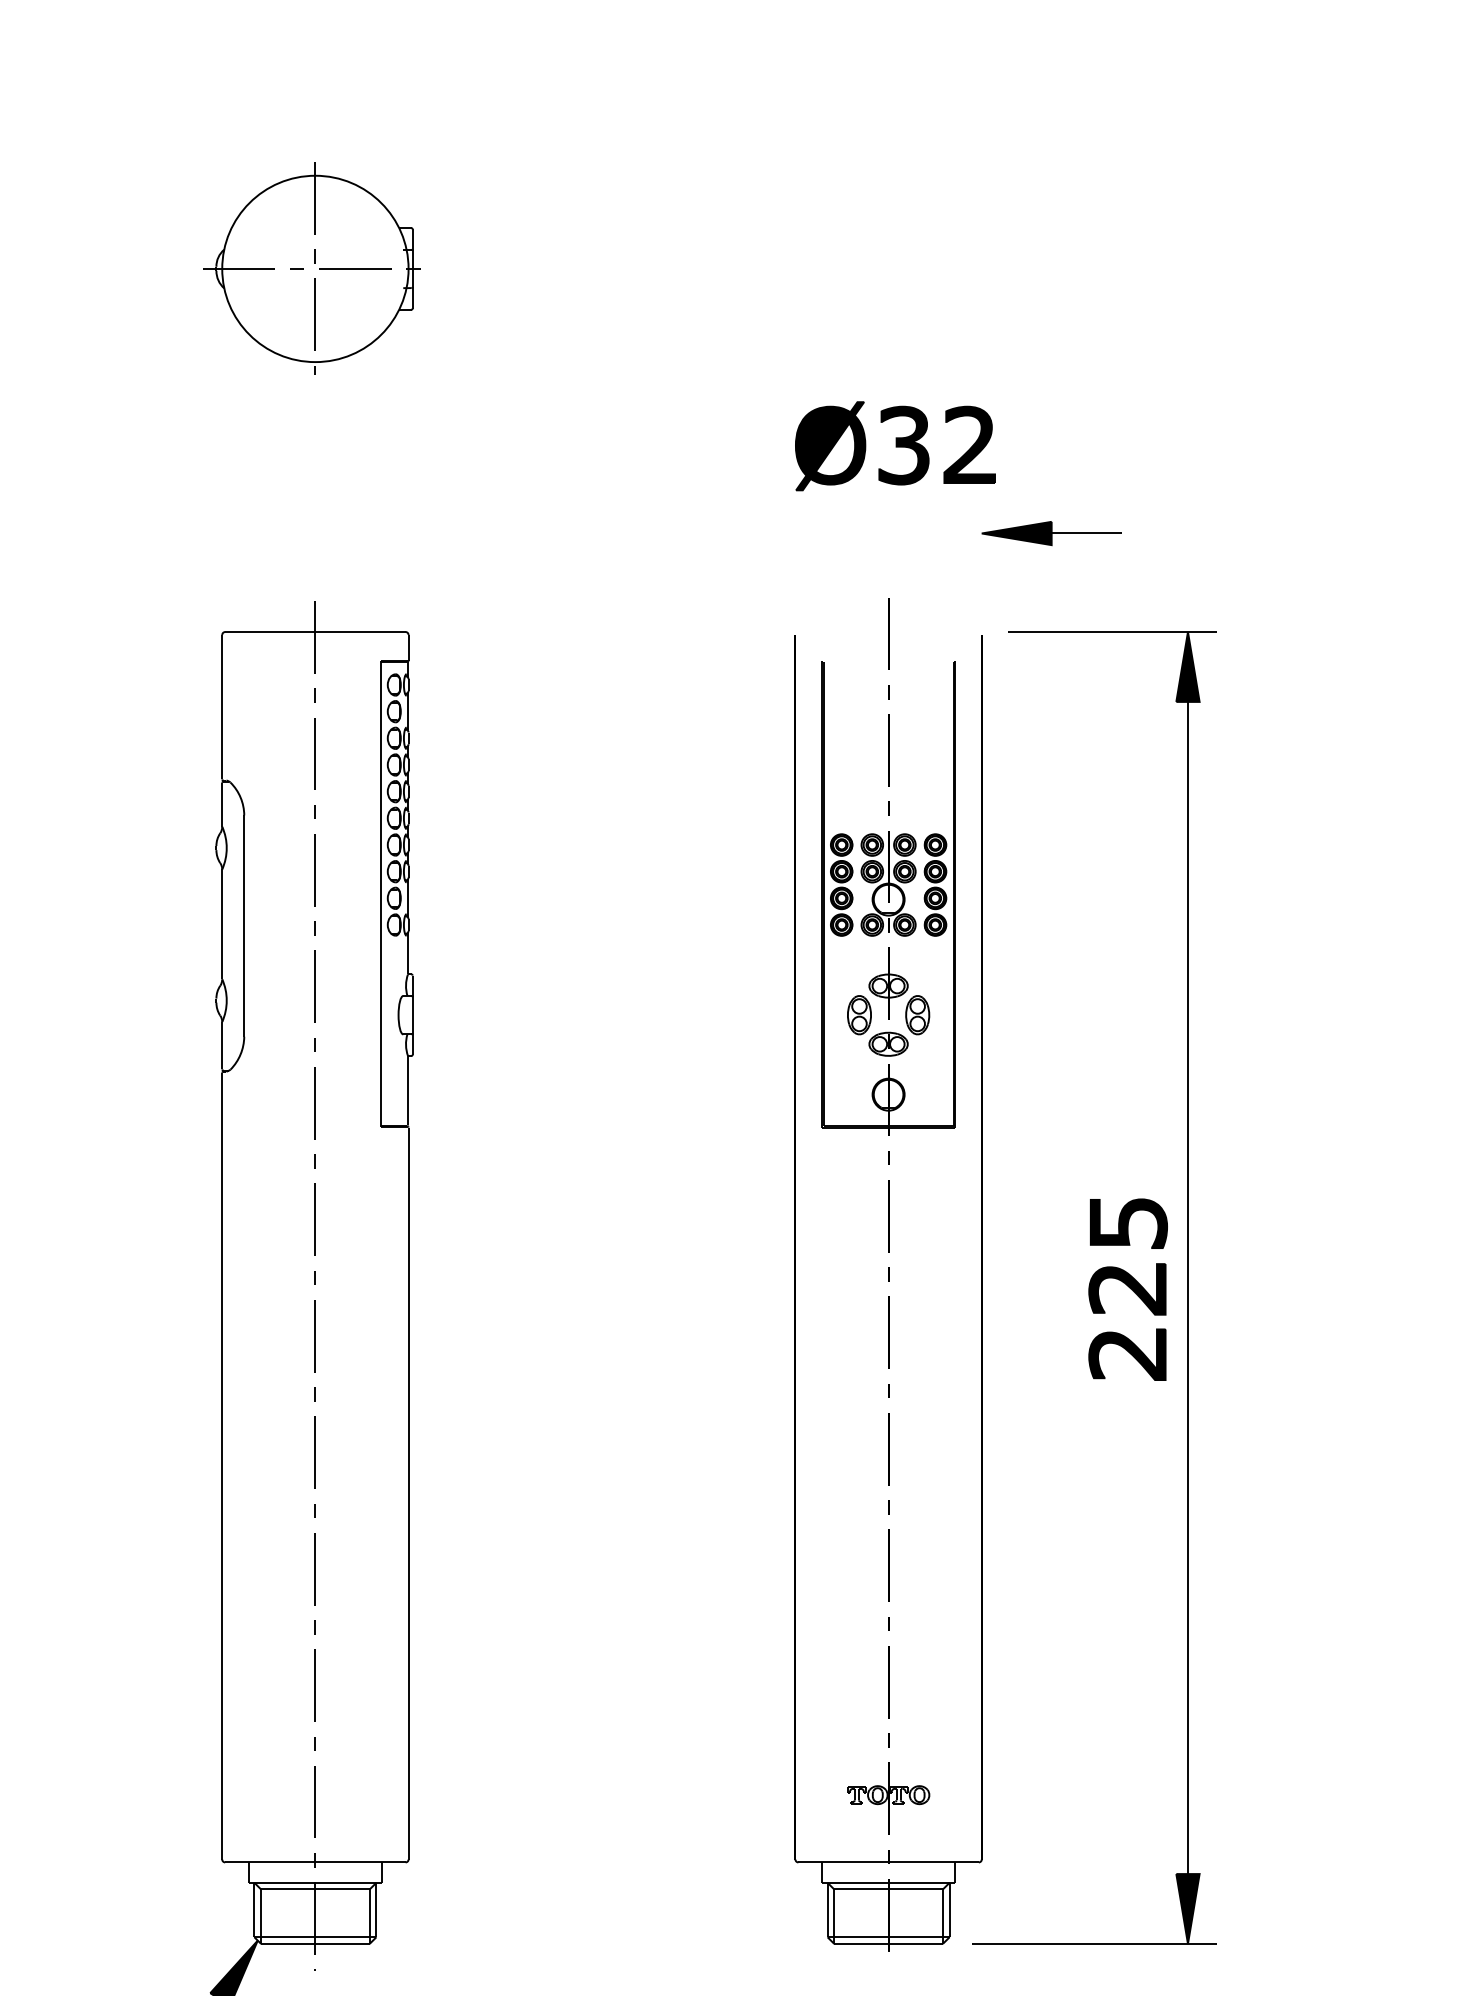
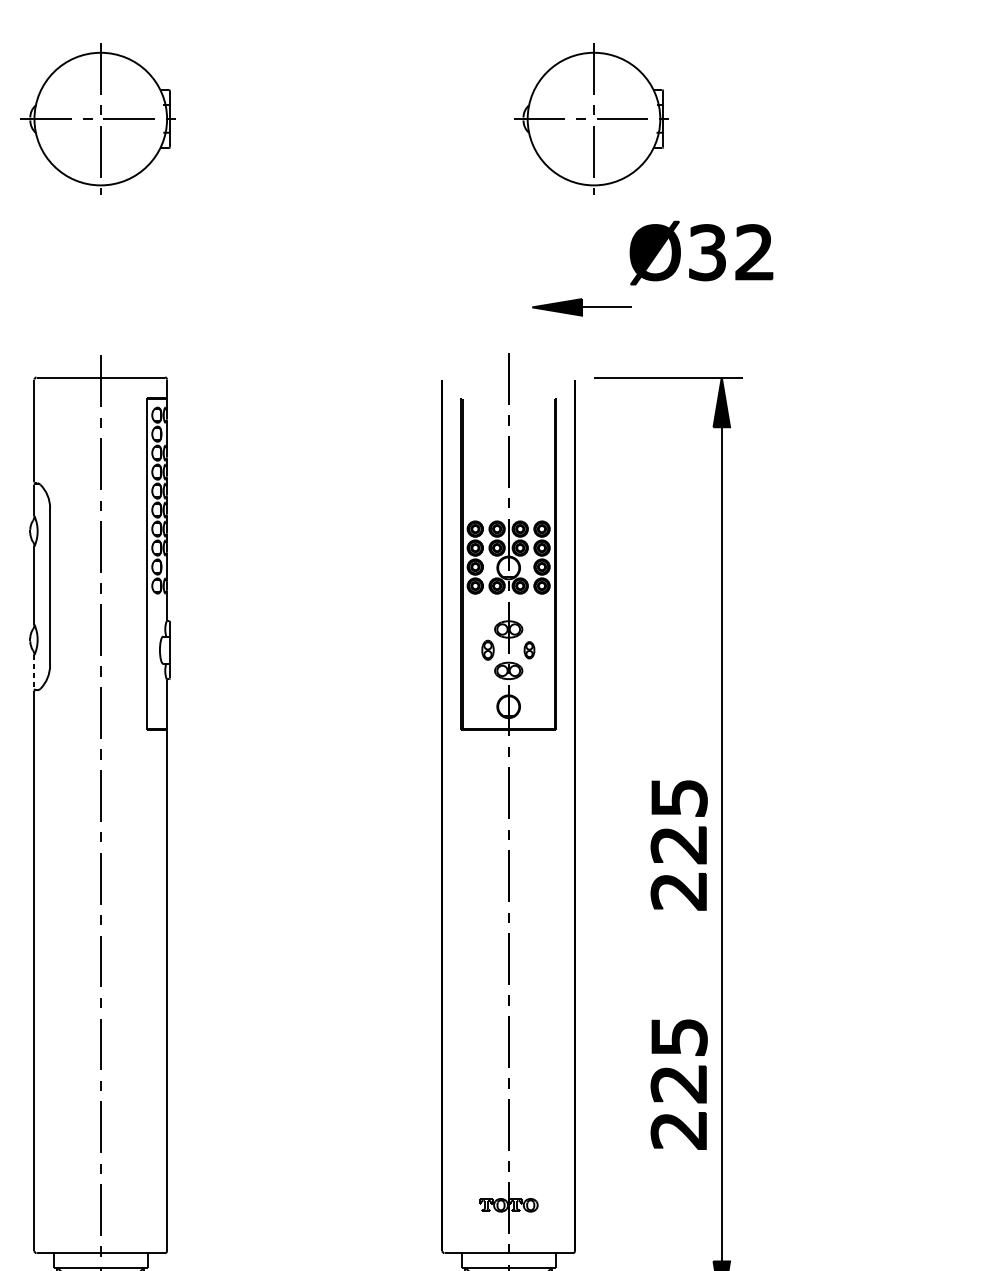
part: (1004, 268) -> (591, 118), added
part: (895, 446) -> (701, 253), moved
part: (1051, 533) -> (581, 307), moved
part: (859, 1015) -> (488, 650), size x0.7
part: (917, 1015) -> (529, 650), size x0.6
line: (222, 1045) -> (34, 671), solid -> dashed
part: (1127, 1625) -> (678, 1084), added

